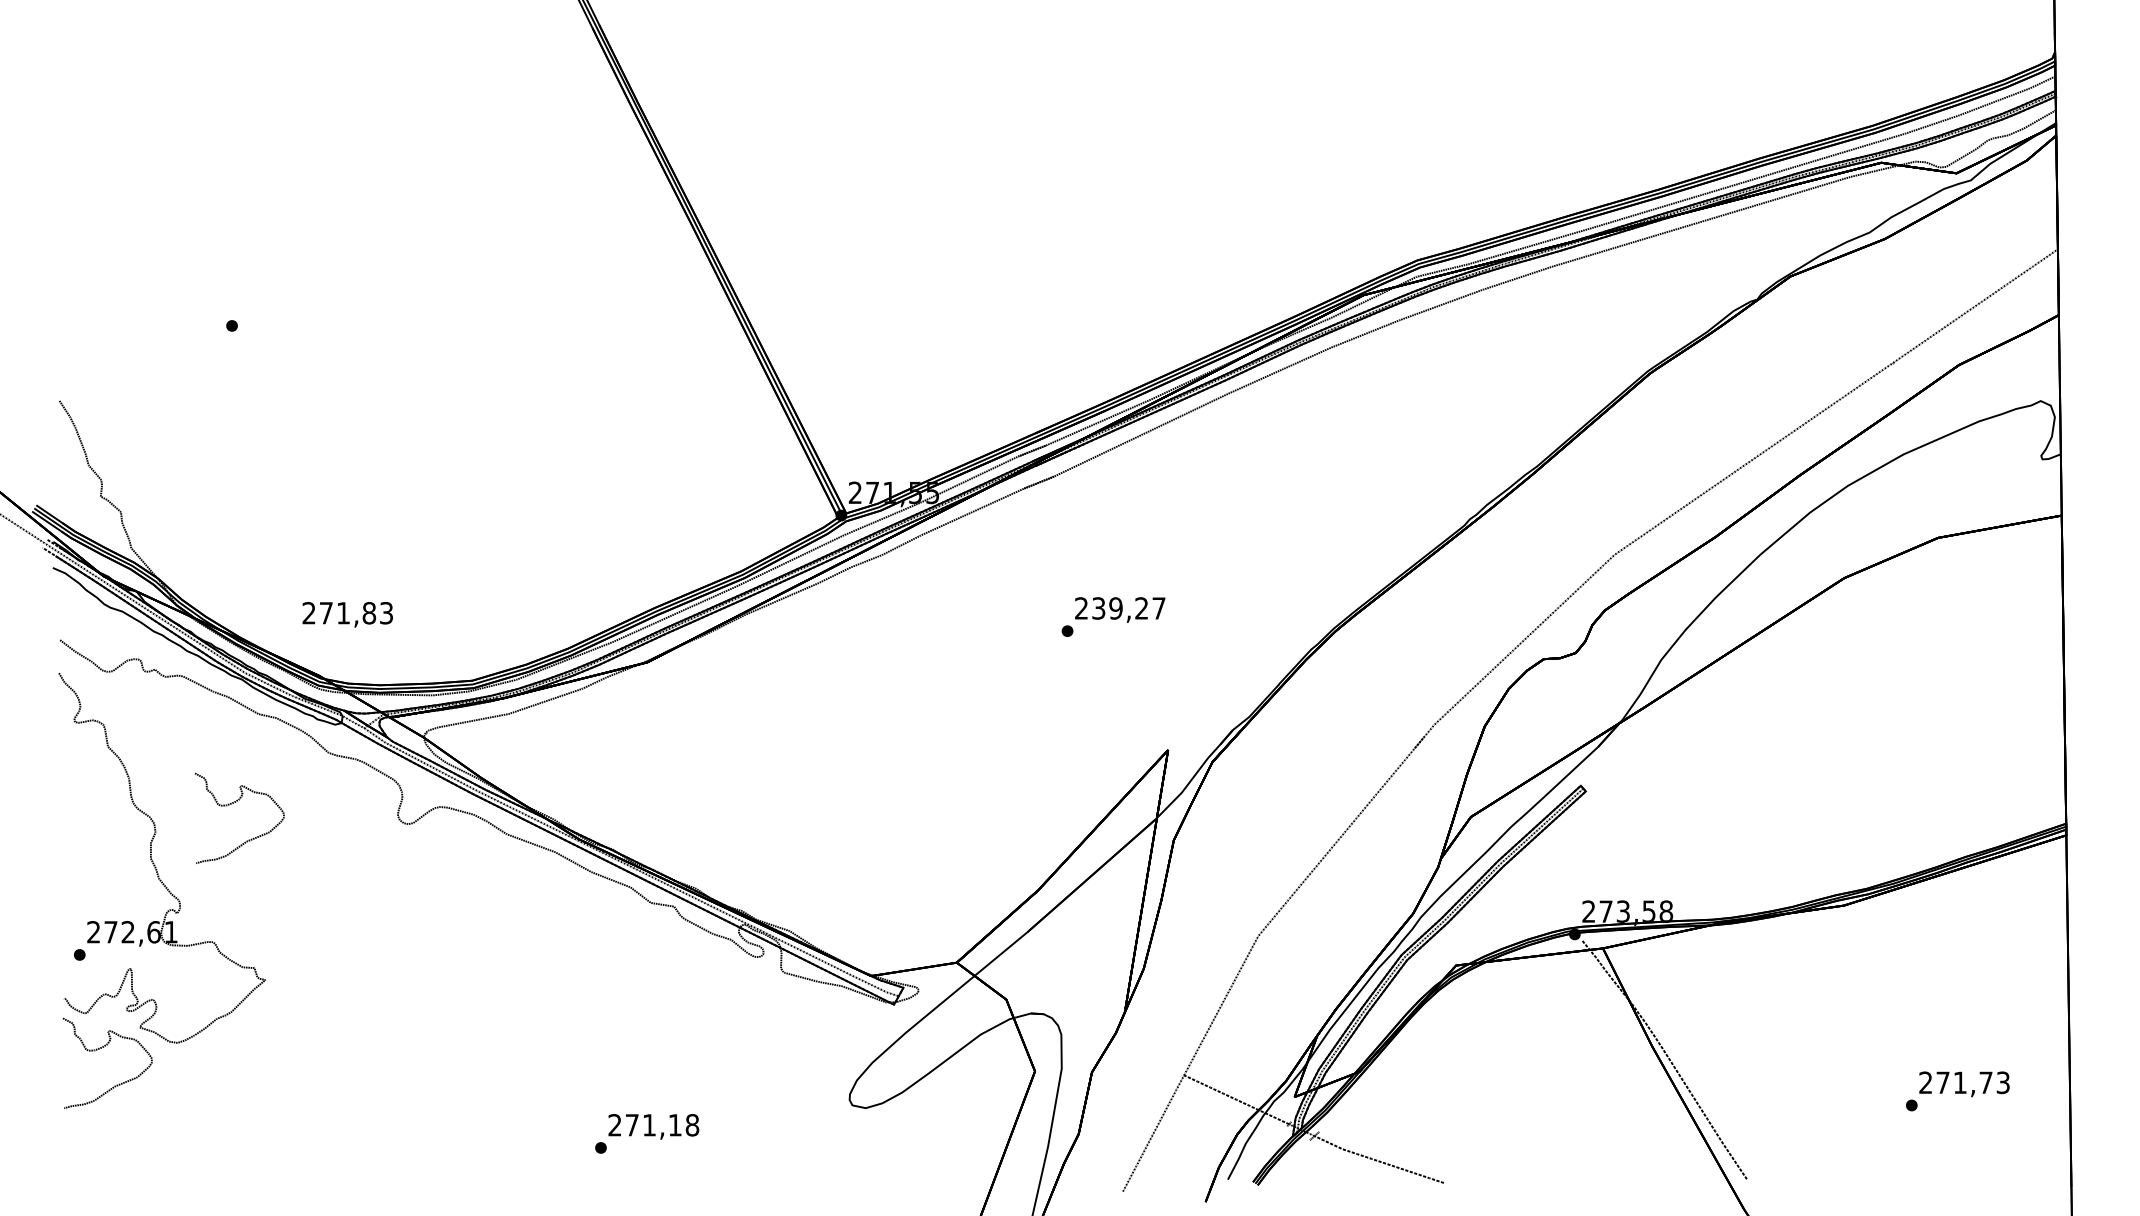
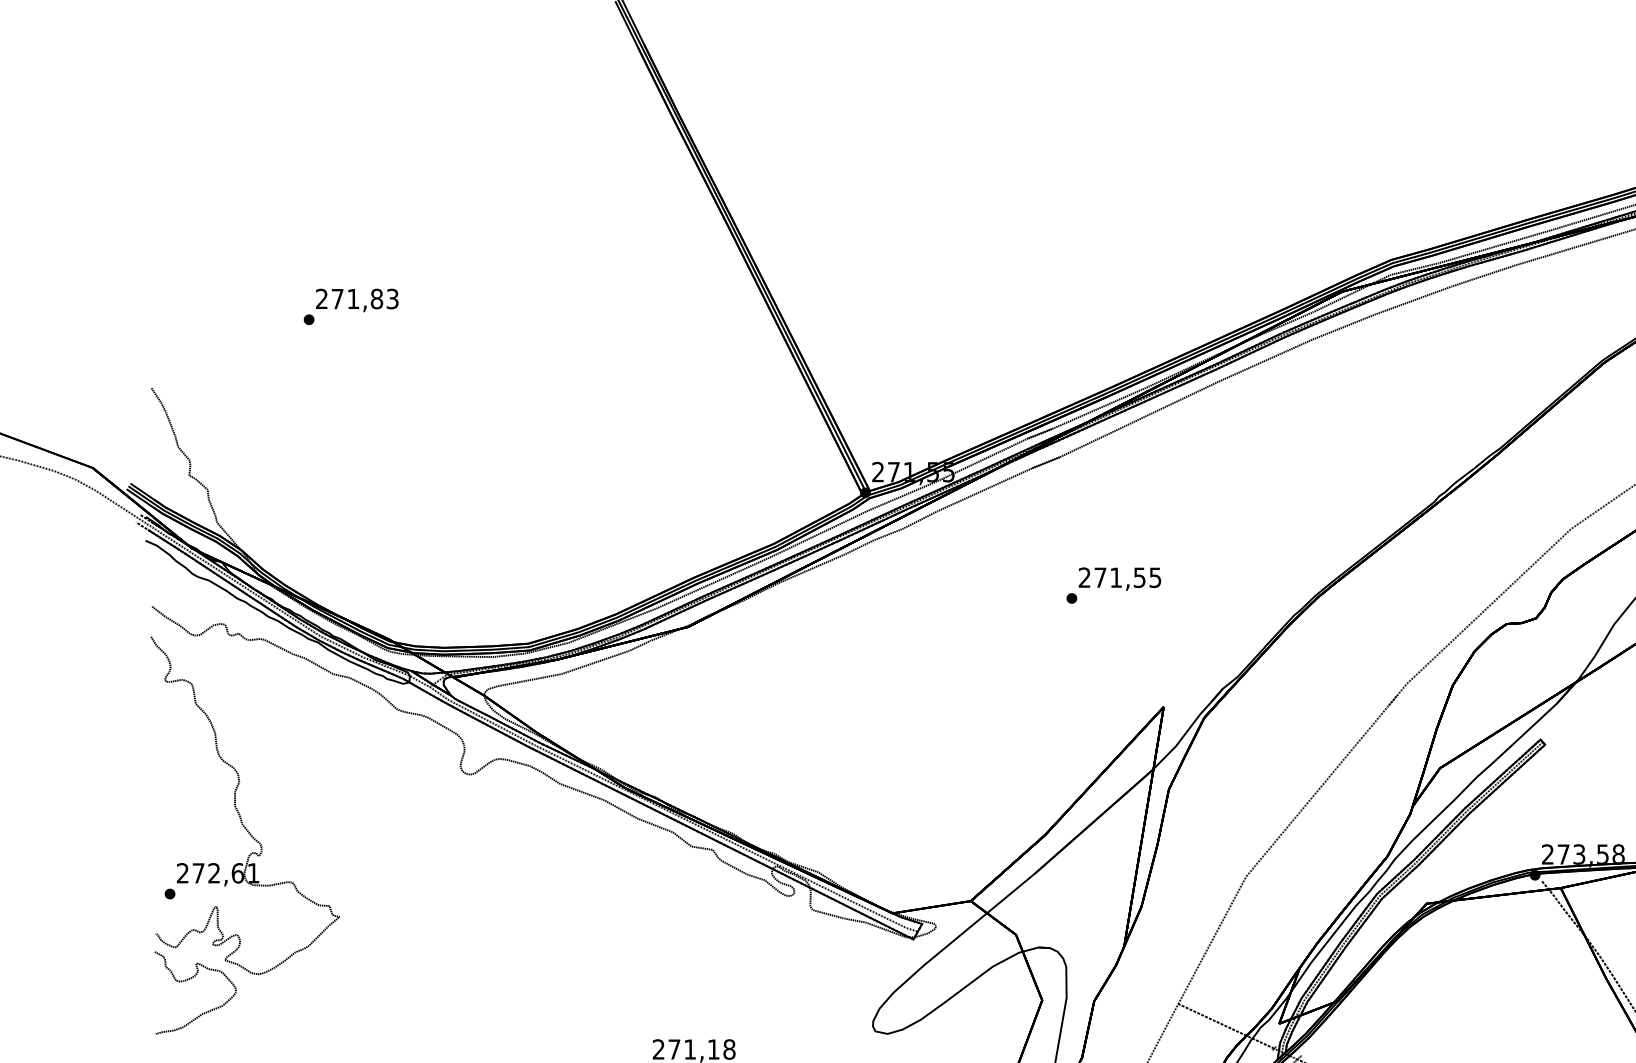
text: (1128, 608) -> (1127, 577), 239,27 -> 271,55
text: (347, 614) -> (356, 300), moved
curve: (233, 803) -> (310, 755), removed

